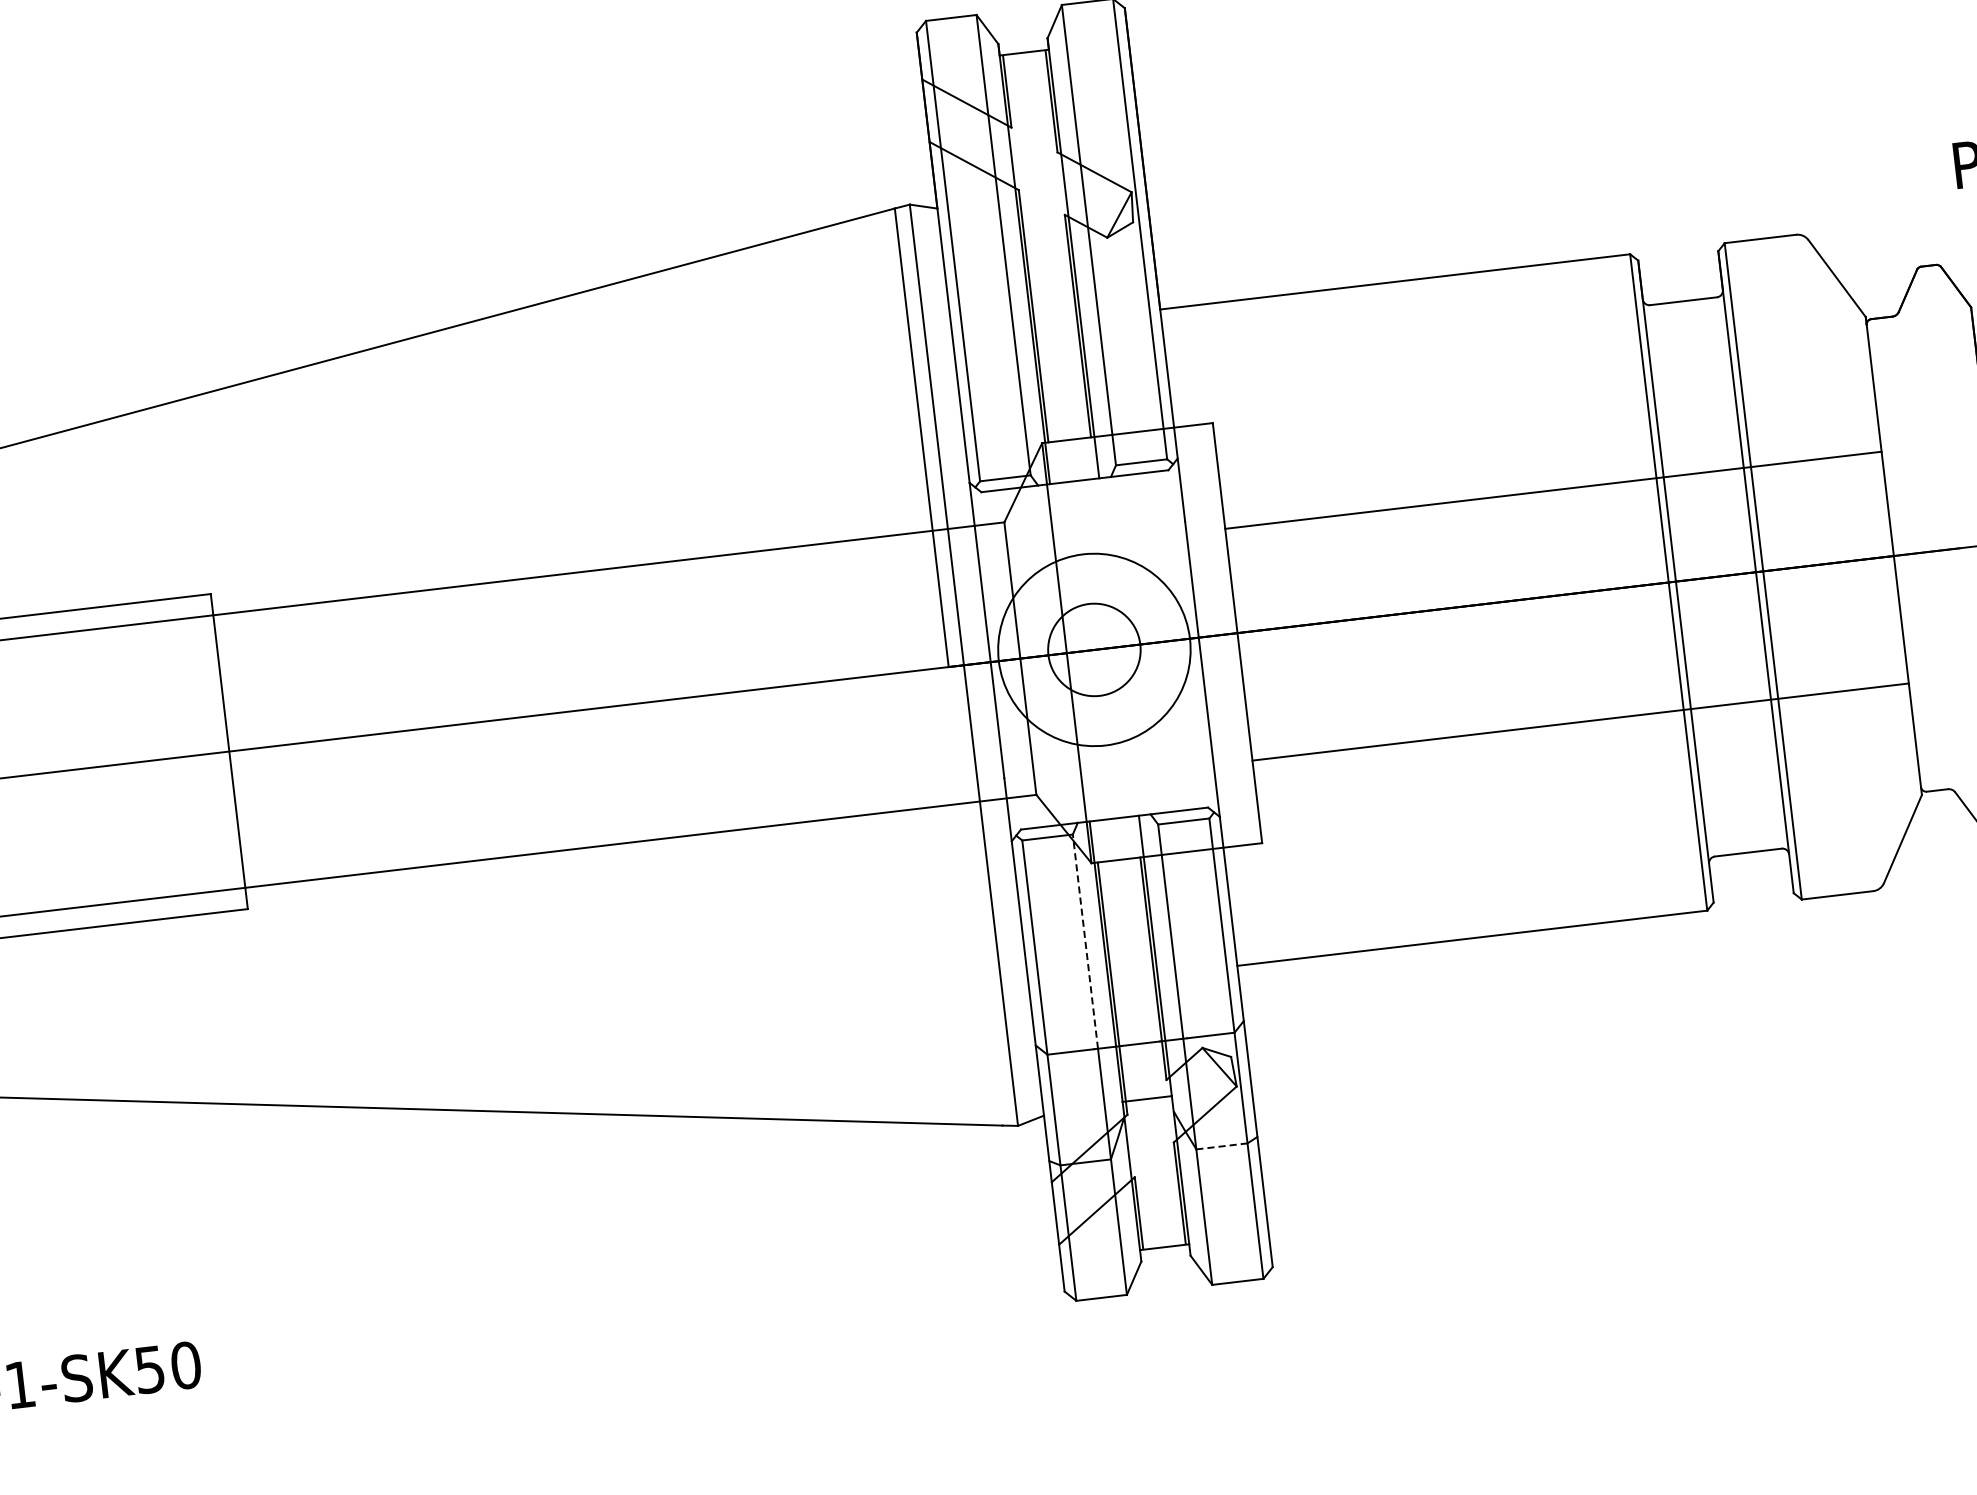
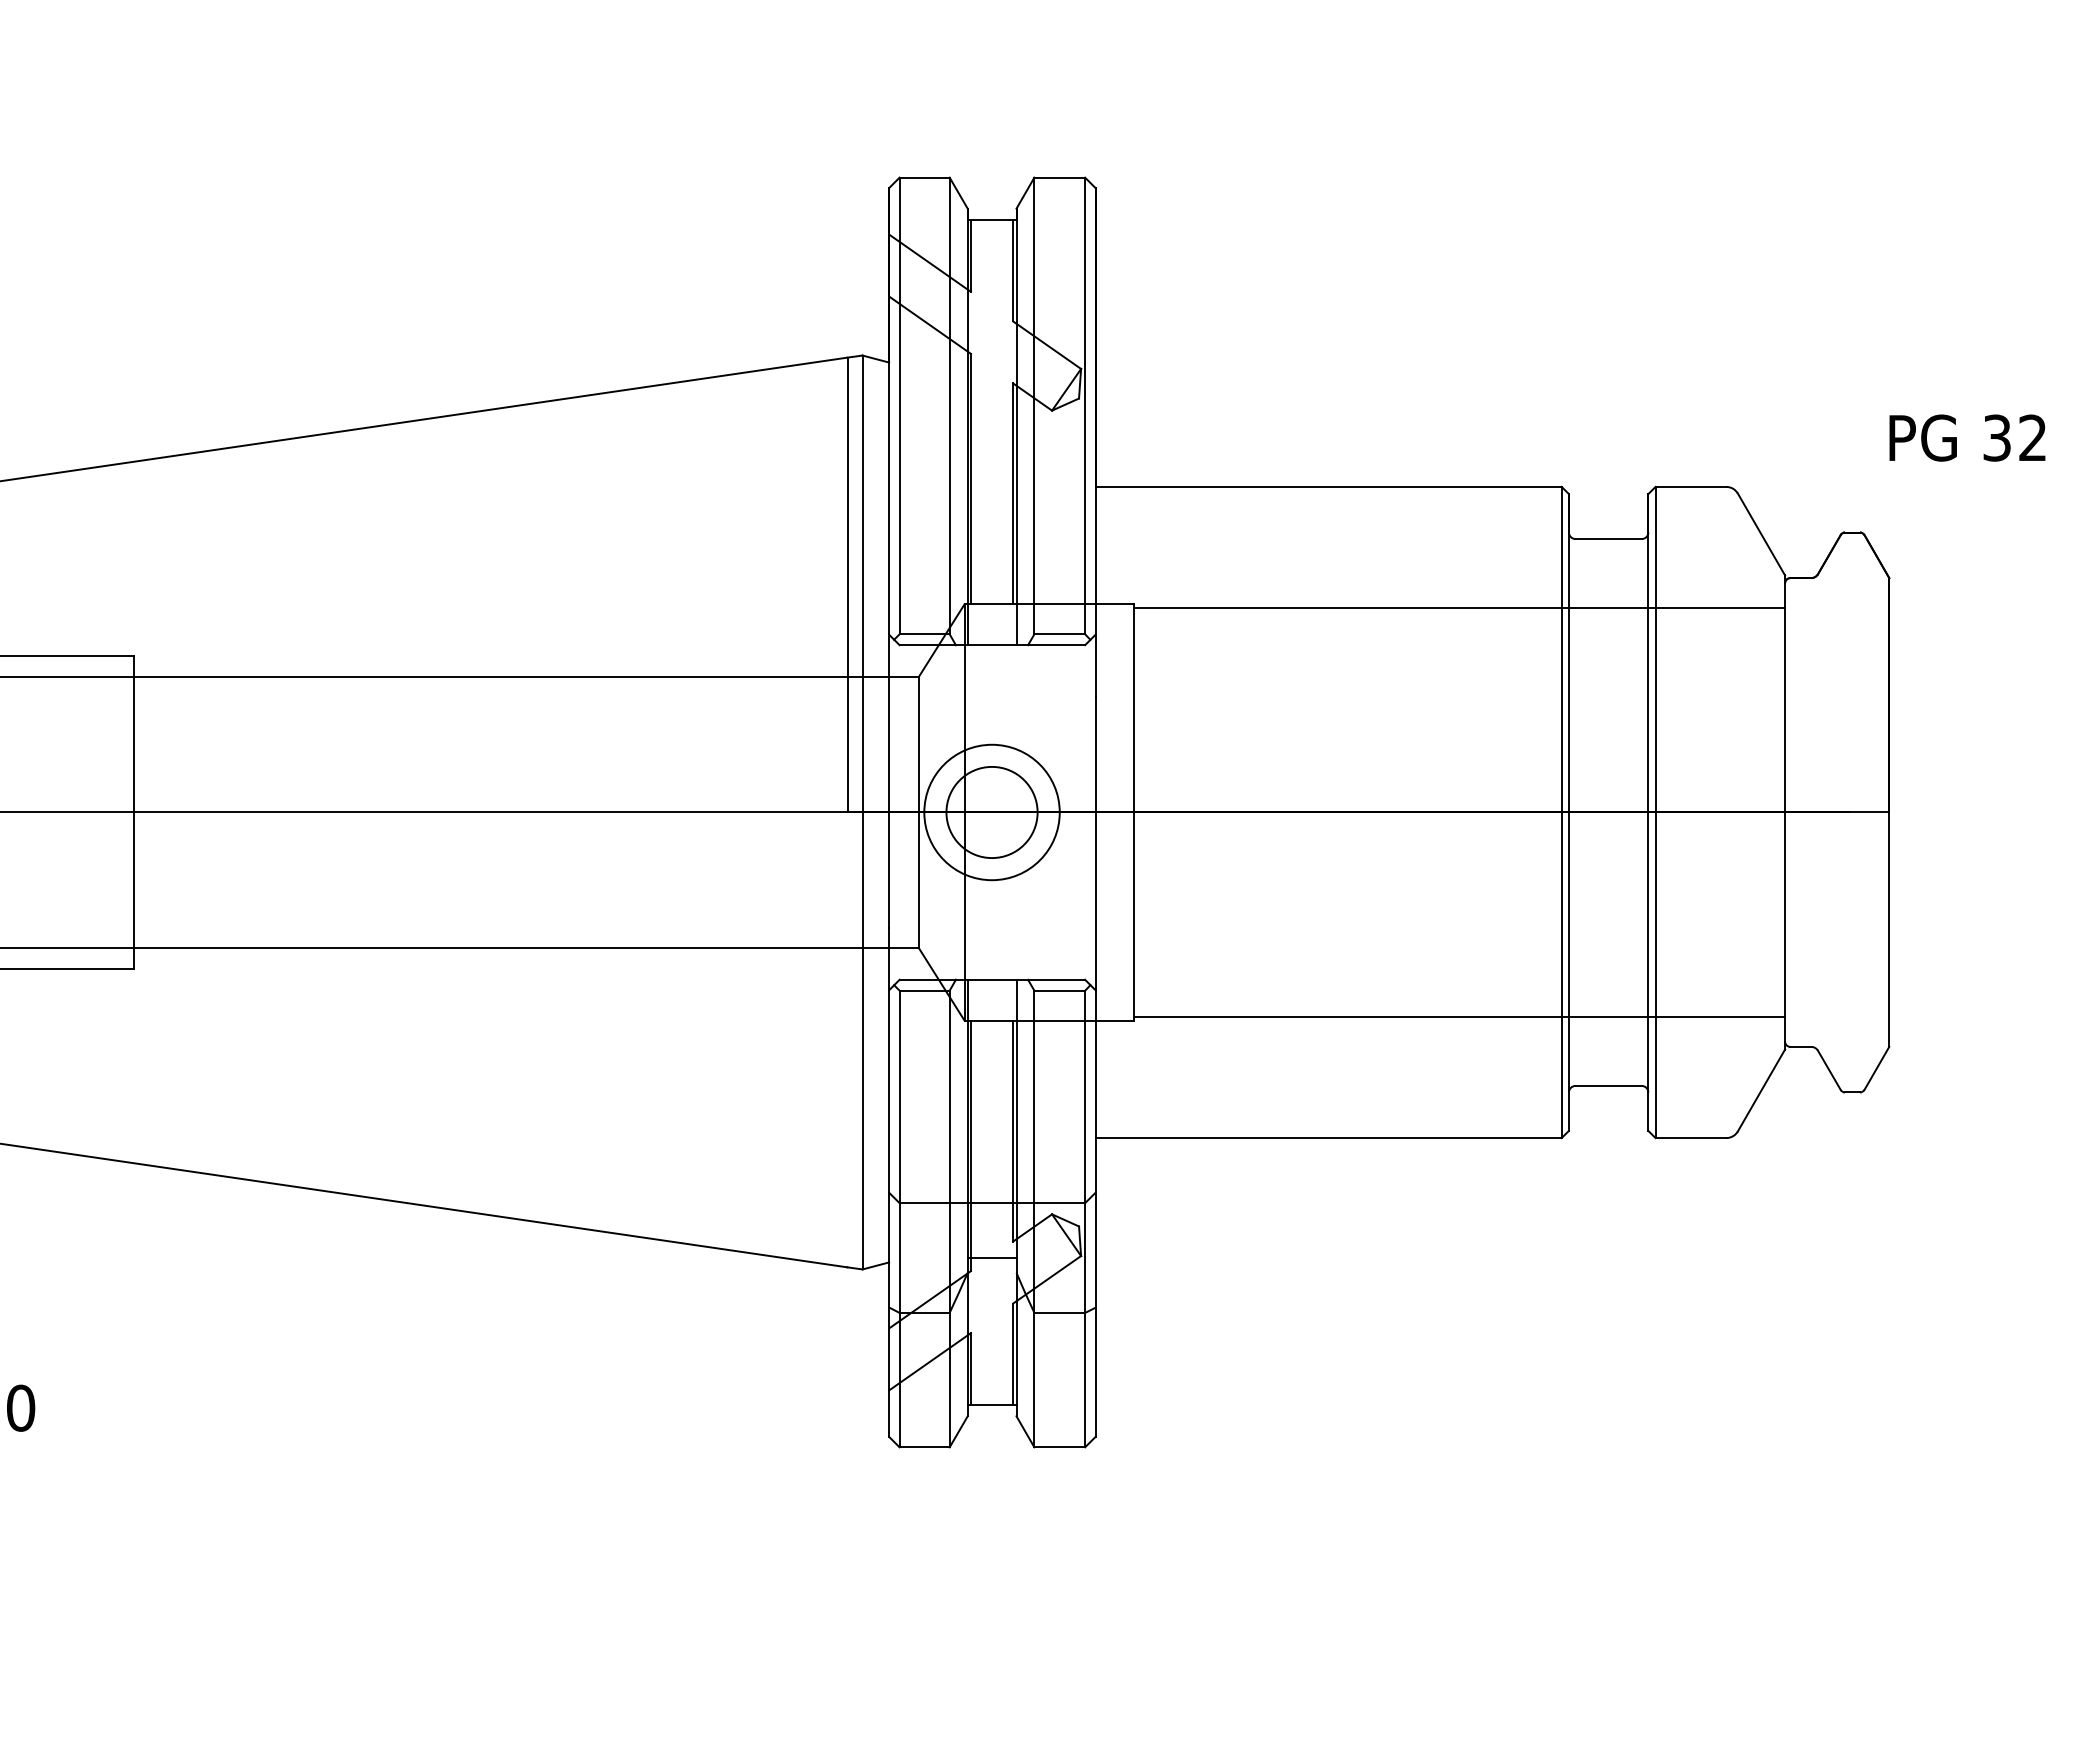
line: (1553, 490) -> (1459, 608), moved
circle: (1093, 650) -> (991, 812), size x0.71
line: (1580, 721) -> (1459, 1016), moved
line: (1085, 941) -> (949, 1096), dashed -> solid
line: (1222, 1145) -> (1060, 1312), dashed -> solid

